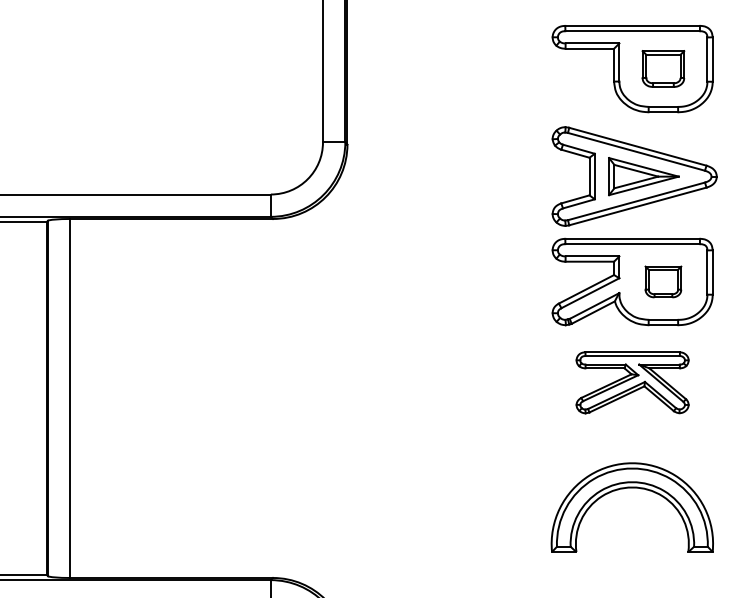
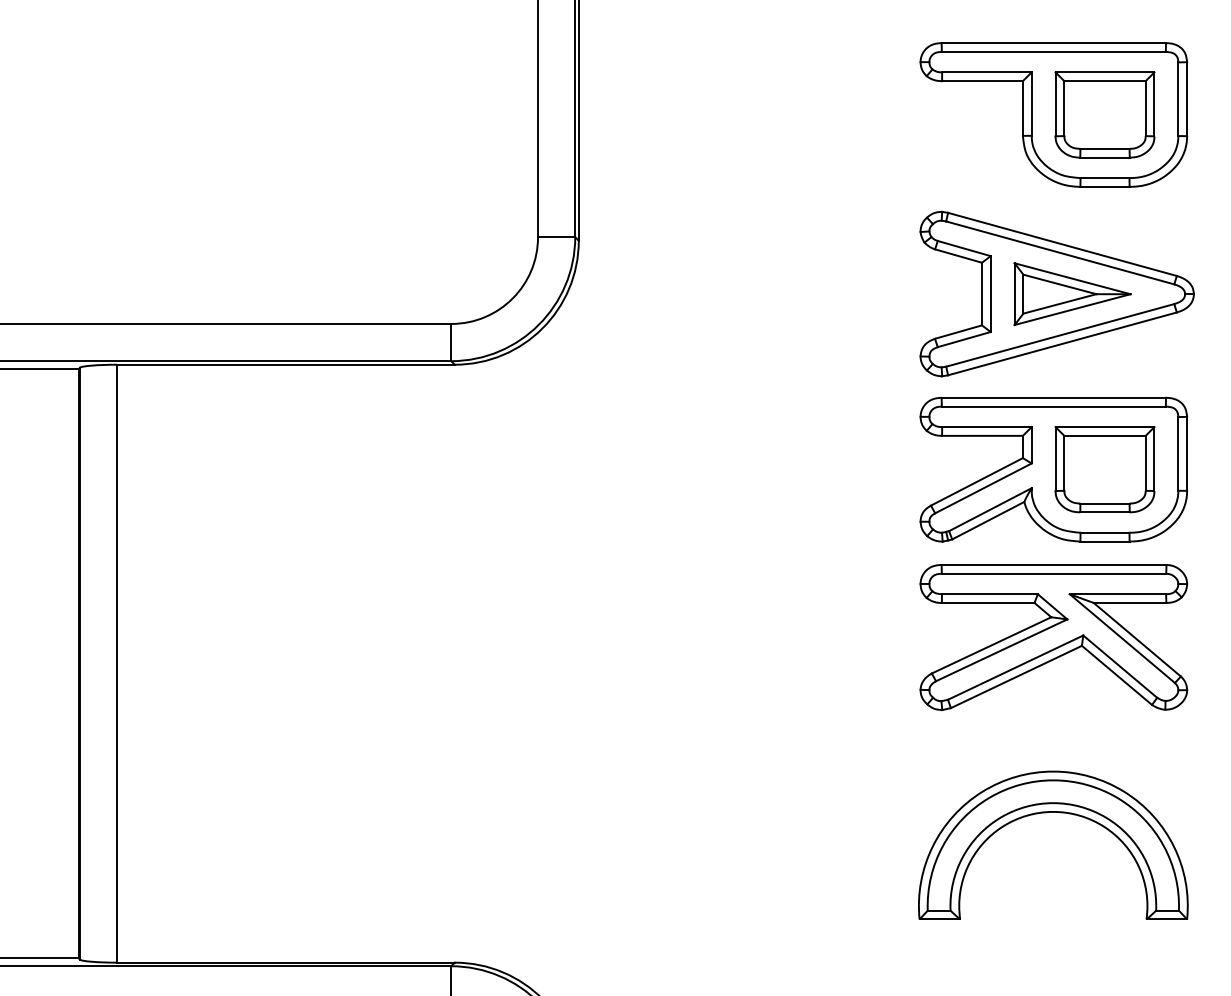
part: (663, 68) -> (1105, 114), size x1.43
part: (663, 281) -> (1105, 468), size x1.67
part: (632, 382) -> (1053, 637), size x1.43

